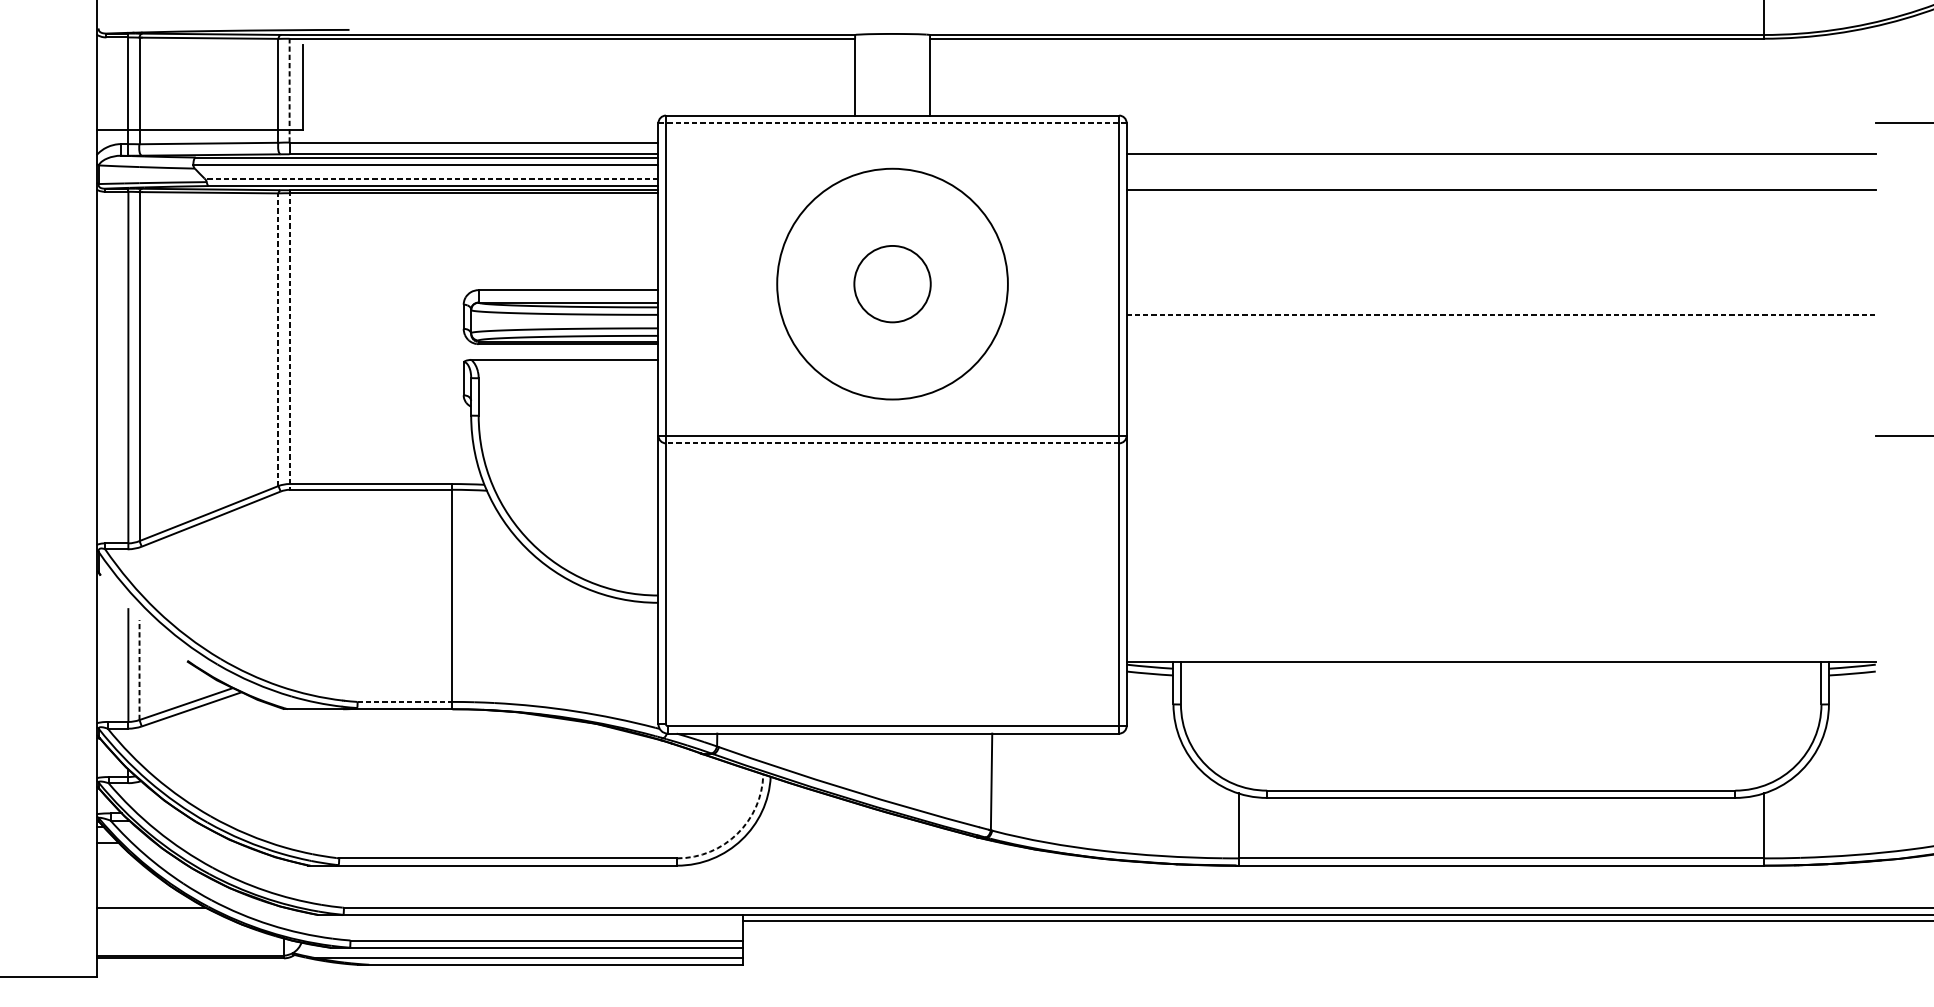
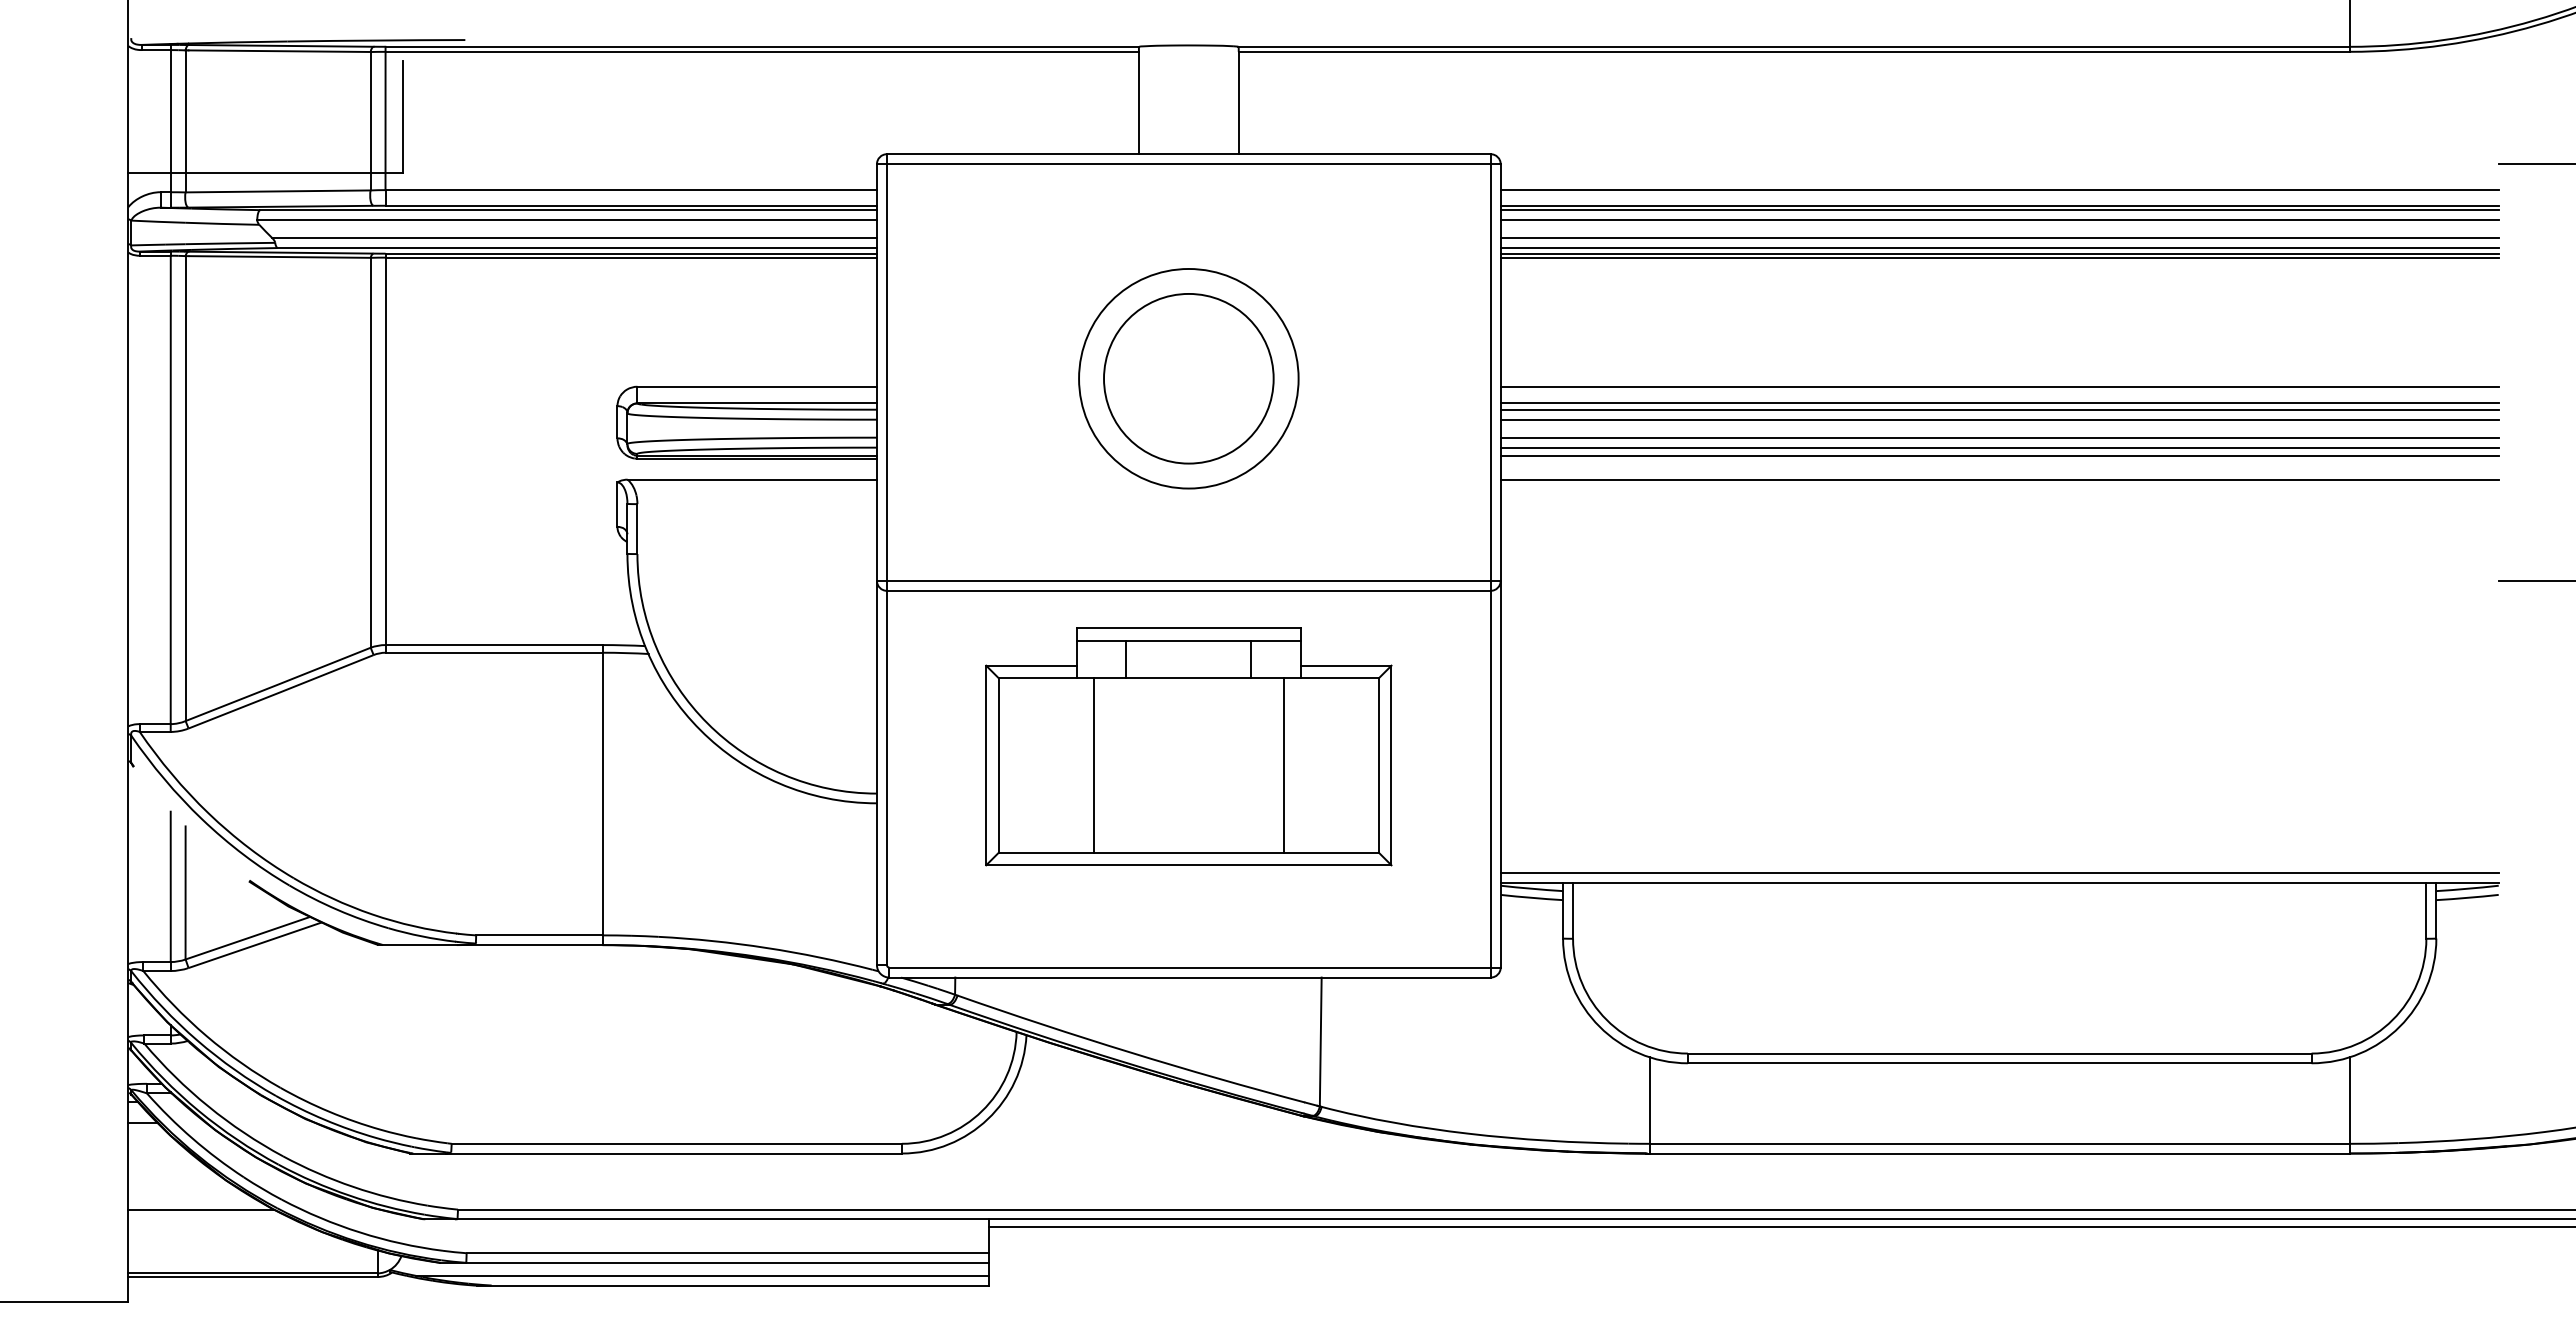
line: (289, 88) -> (385, 118), dashed -> solid
line: (892, 123) -> (1188, 164), dashed -> solid
line: (1501, 142) -> (1999, 190), added
line: (1501, 157) -> (1999, 210), added
line: (1501, 165) -> (1999, 220), added
line: (431, 178) -> (574, 238), dashed -> solid
line: (1501, 178) -> (1999, 238), added
line: (1501, 186) -> (1999, 248), added
line: (1501, 193) -> (1999, 257), added
circle: (892, 283) -> (1188, 378), size x0.71
circle: (892, 283) -> (1188, 378), size x1.67
line: (1501, 289) -> (1999, 386), added
line: (1501, 302) -> (1999, 403), added
line: (1501, 307) -> (1999, 409), added
line: (1501, 314) -> (2000, 419), dashed -> solid
line: (1501, 328) -> (1999, 437), added
line: (1501, 335) -> (1999, 447), added
line: (278, 339) -> (370, 452), dashed -> solid
line: (289, 340) -> (385, 453), dashed -> solid
line: (1501, 341) -> (1999, 455), added
line: (1501, 359) -> (1999, 479), added
line: (892, 443) -> (1188, 590), dashed -> solid
part: (892, 560) -> (1188, 746), added
line: (1501, 655) -> (1999, 873), added
line: (139, 669) -> (185, 892), dashed -> solid
line: (405, 702) -> (539, 935), dashed -> solid
arc: (737, 834) -> (982, 1111), dashed -> solid

